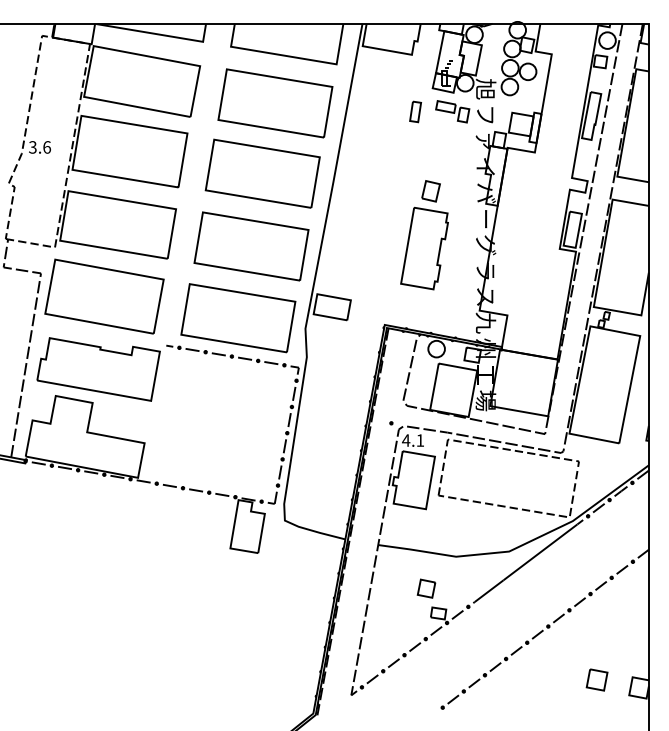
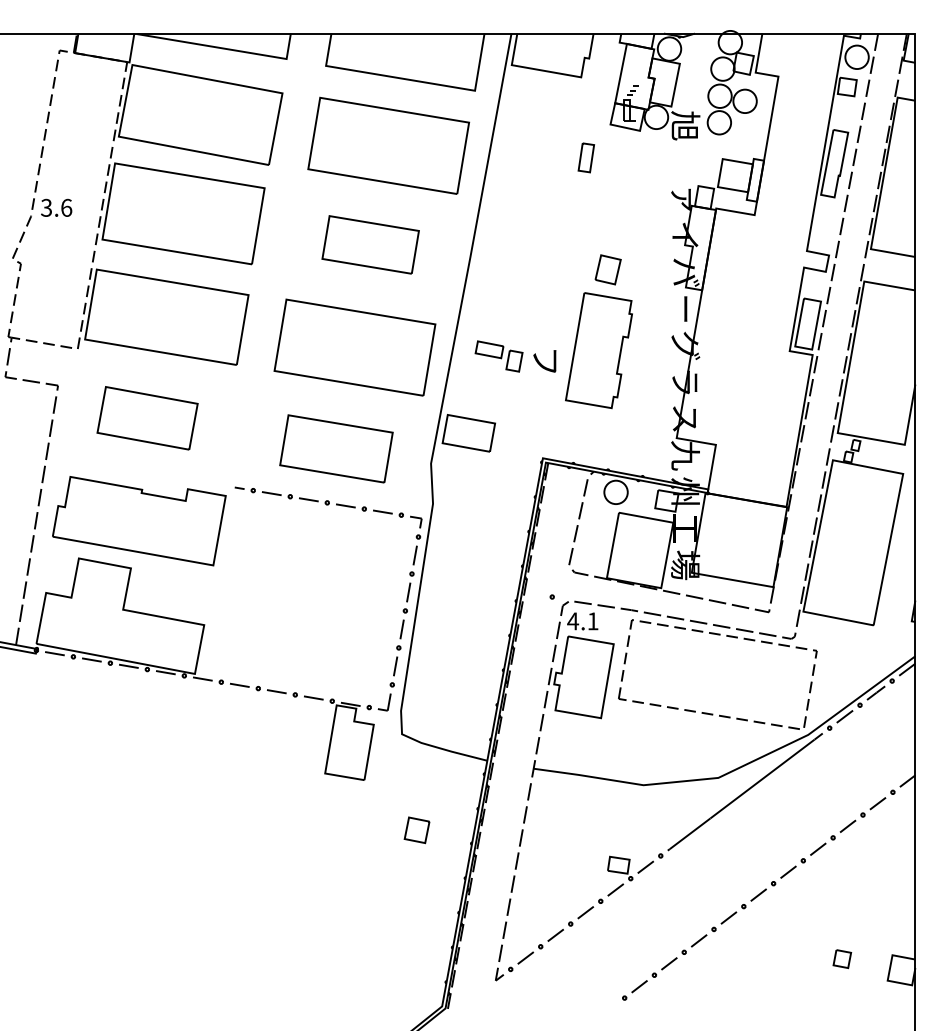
part: (464, 111) -> (515, 356), moved
part: (262, 173) -> (370, 244), size x0.6
part: (104, 296) -> (147, 418), size x0.6
part: (238, 318) -> (336, 449), size x0.7
part: (426, 588) -> (416, 830), moved
part: (596, 679) -> (841, 958), size x0.6

